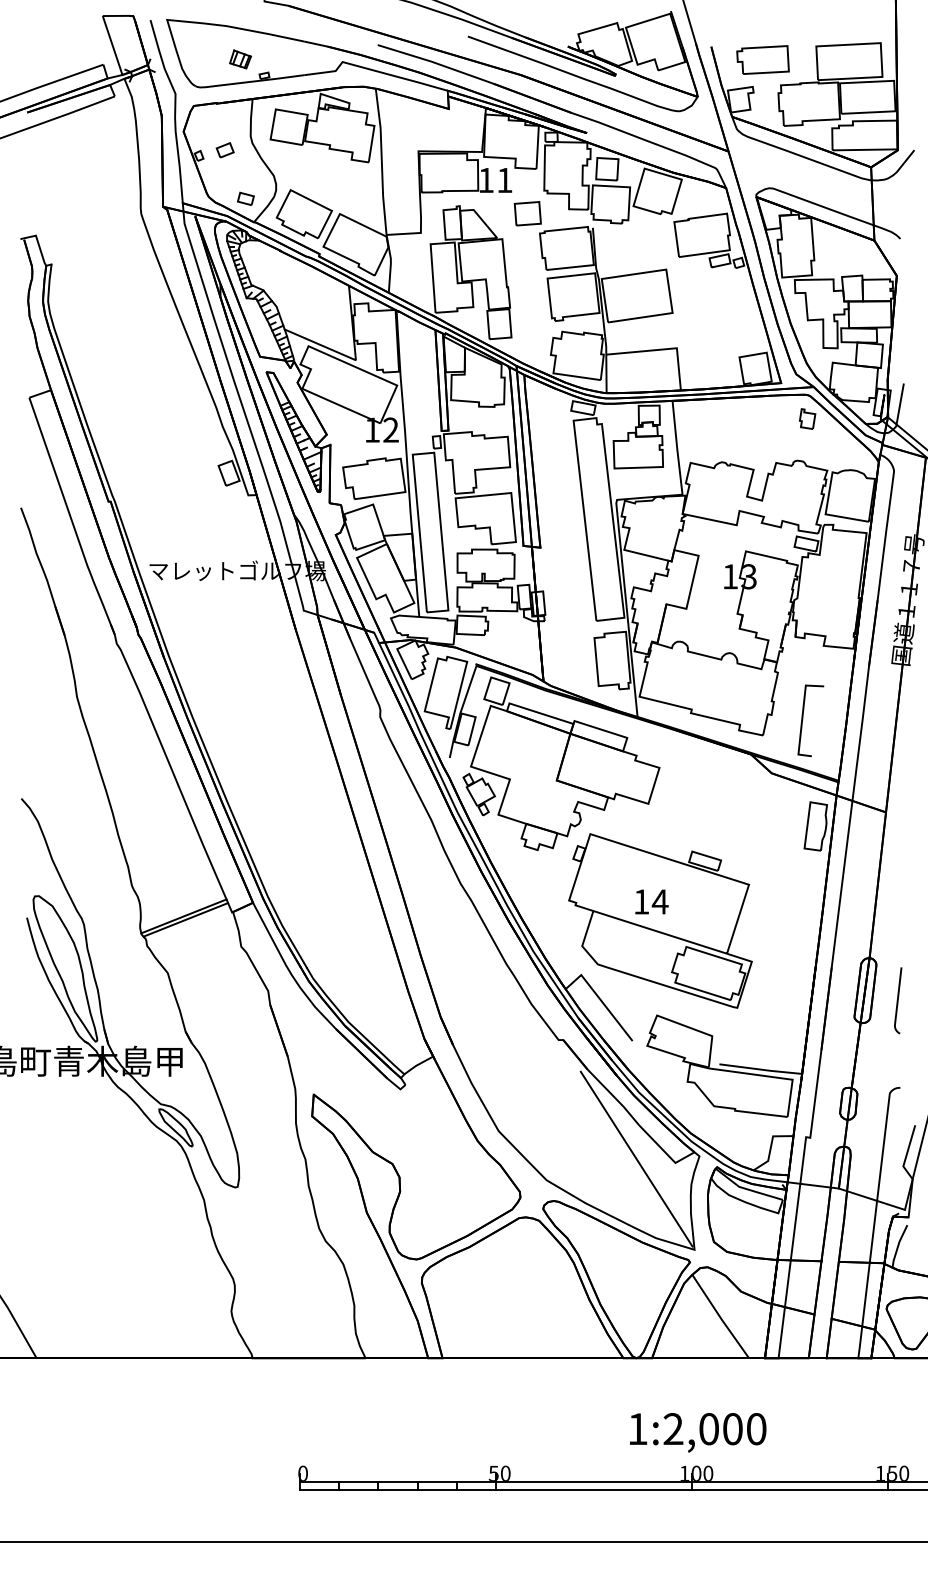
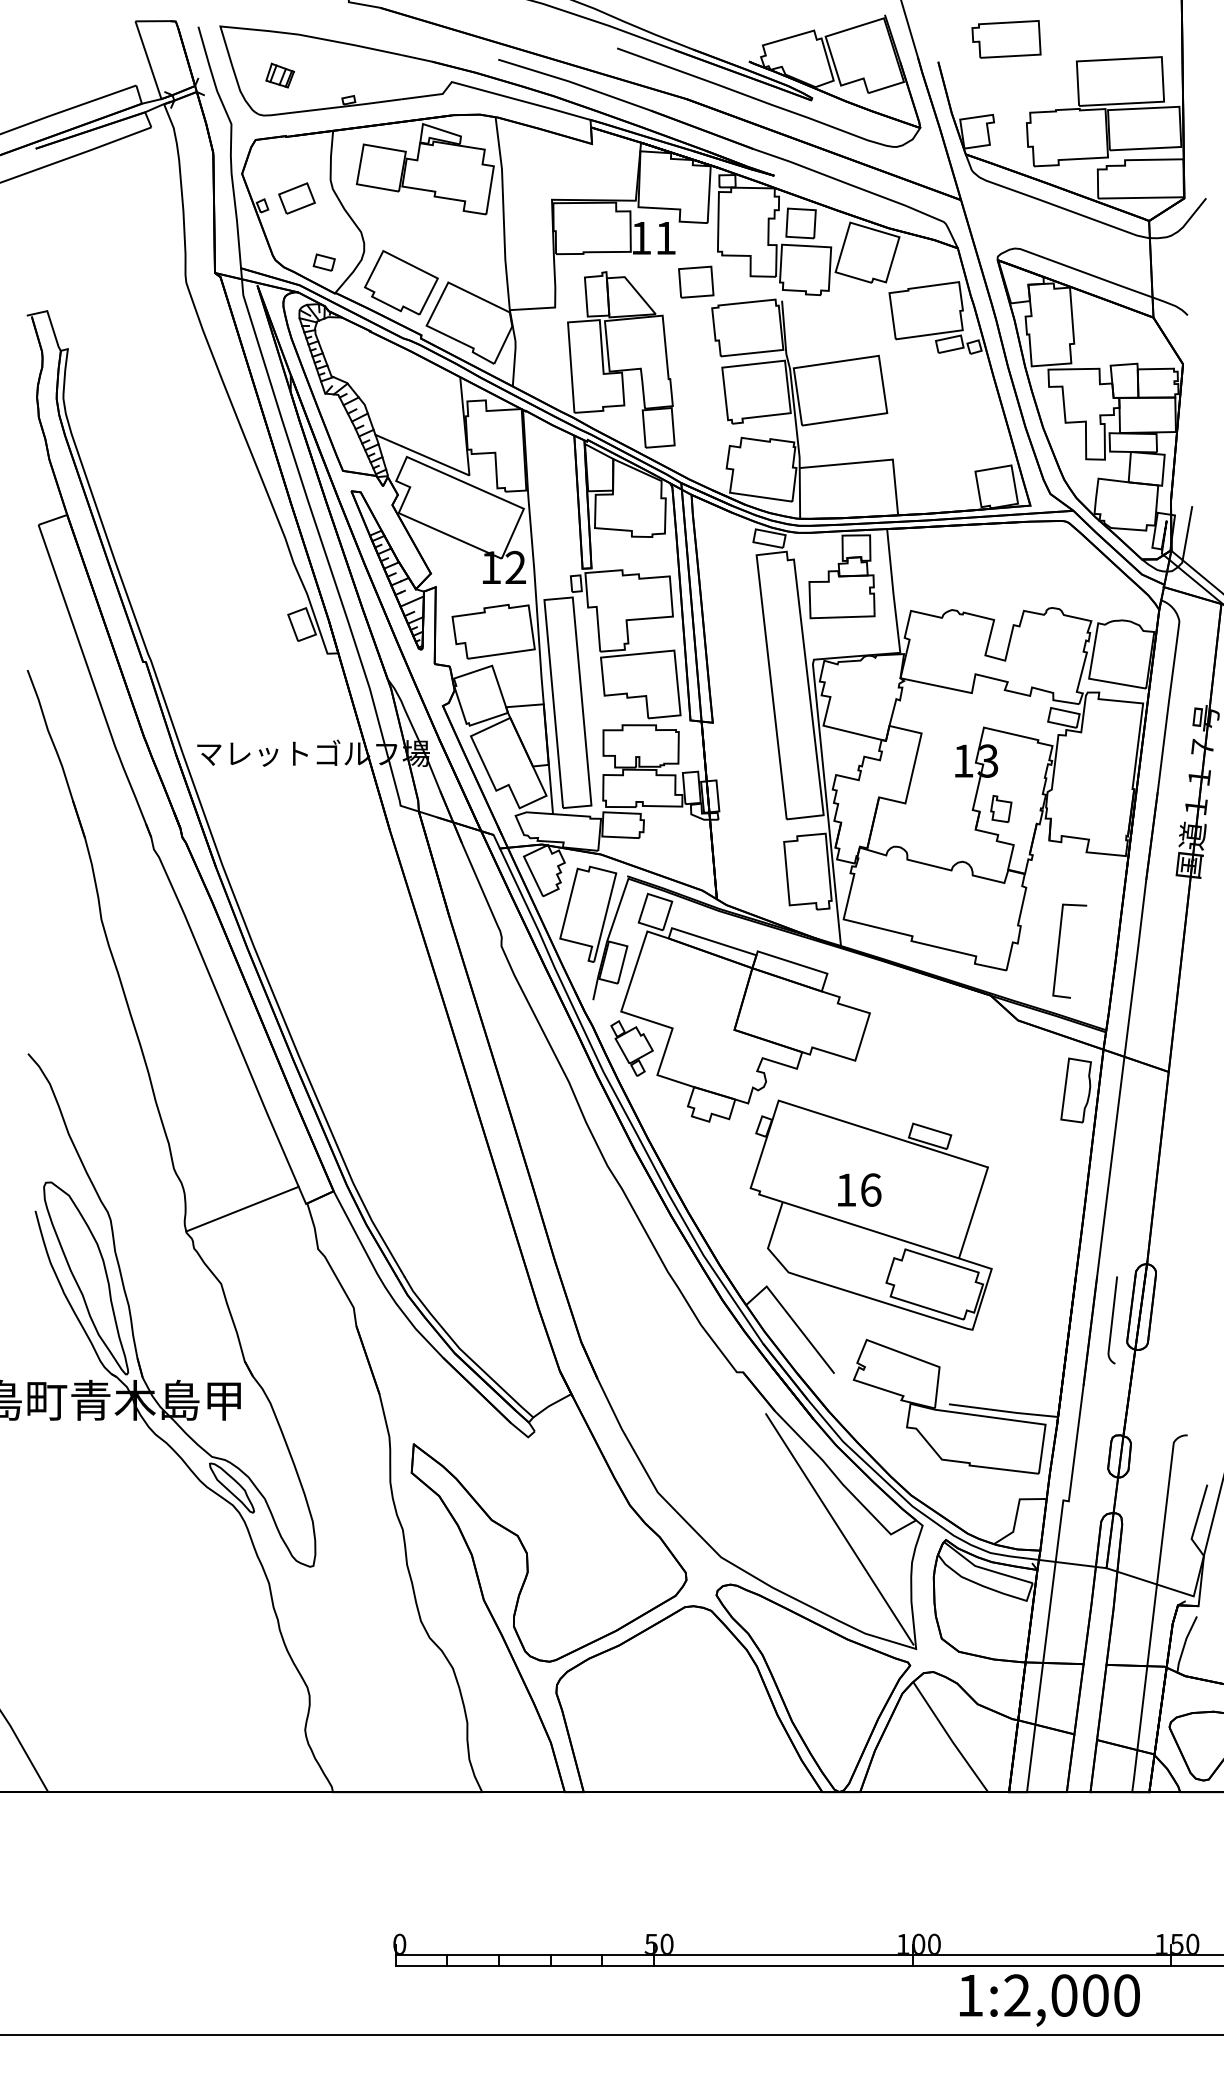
part: (240, 59) -> (279, 75), moved
part: (763, 60) -> (1006, 39), moved
part: (224, 150) -> (296, 198), size x1.6
part: (807, 418) -> (1001, 808), moved
text: (659, 901) -> (870, 1189), 14 -> 16
line: (185, 919) -> (244, 1213), removed
curve: (897, 1000) -> (1112, 1320), moved
text: (697, 1432) -> (1049, 2000), moved

